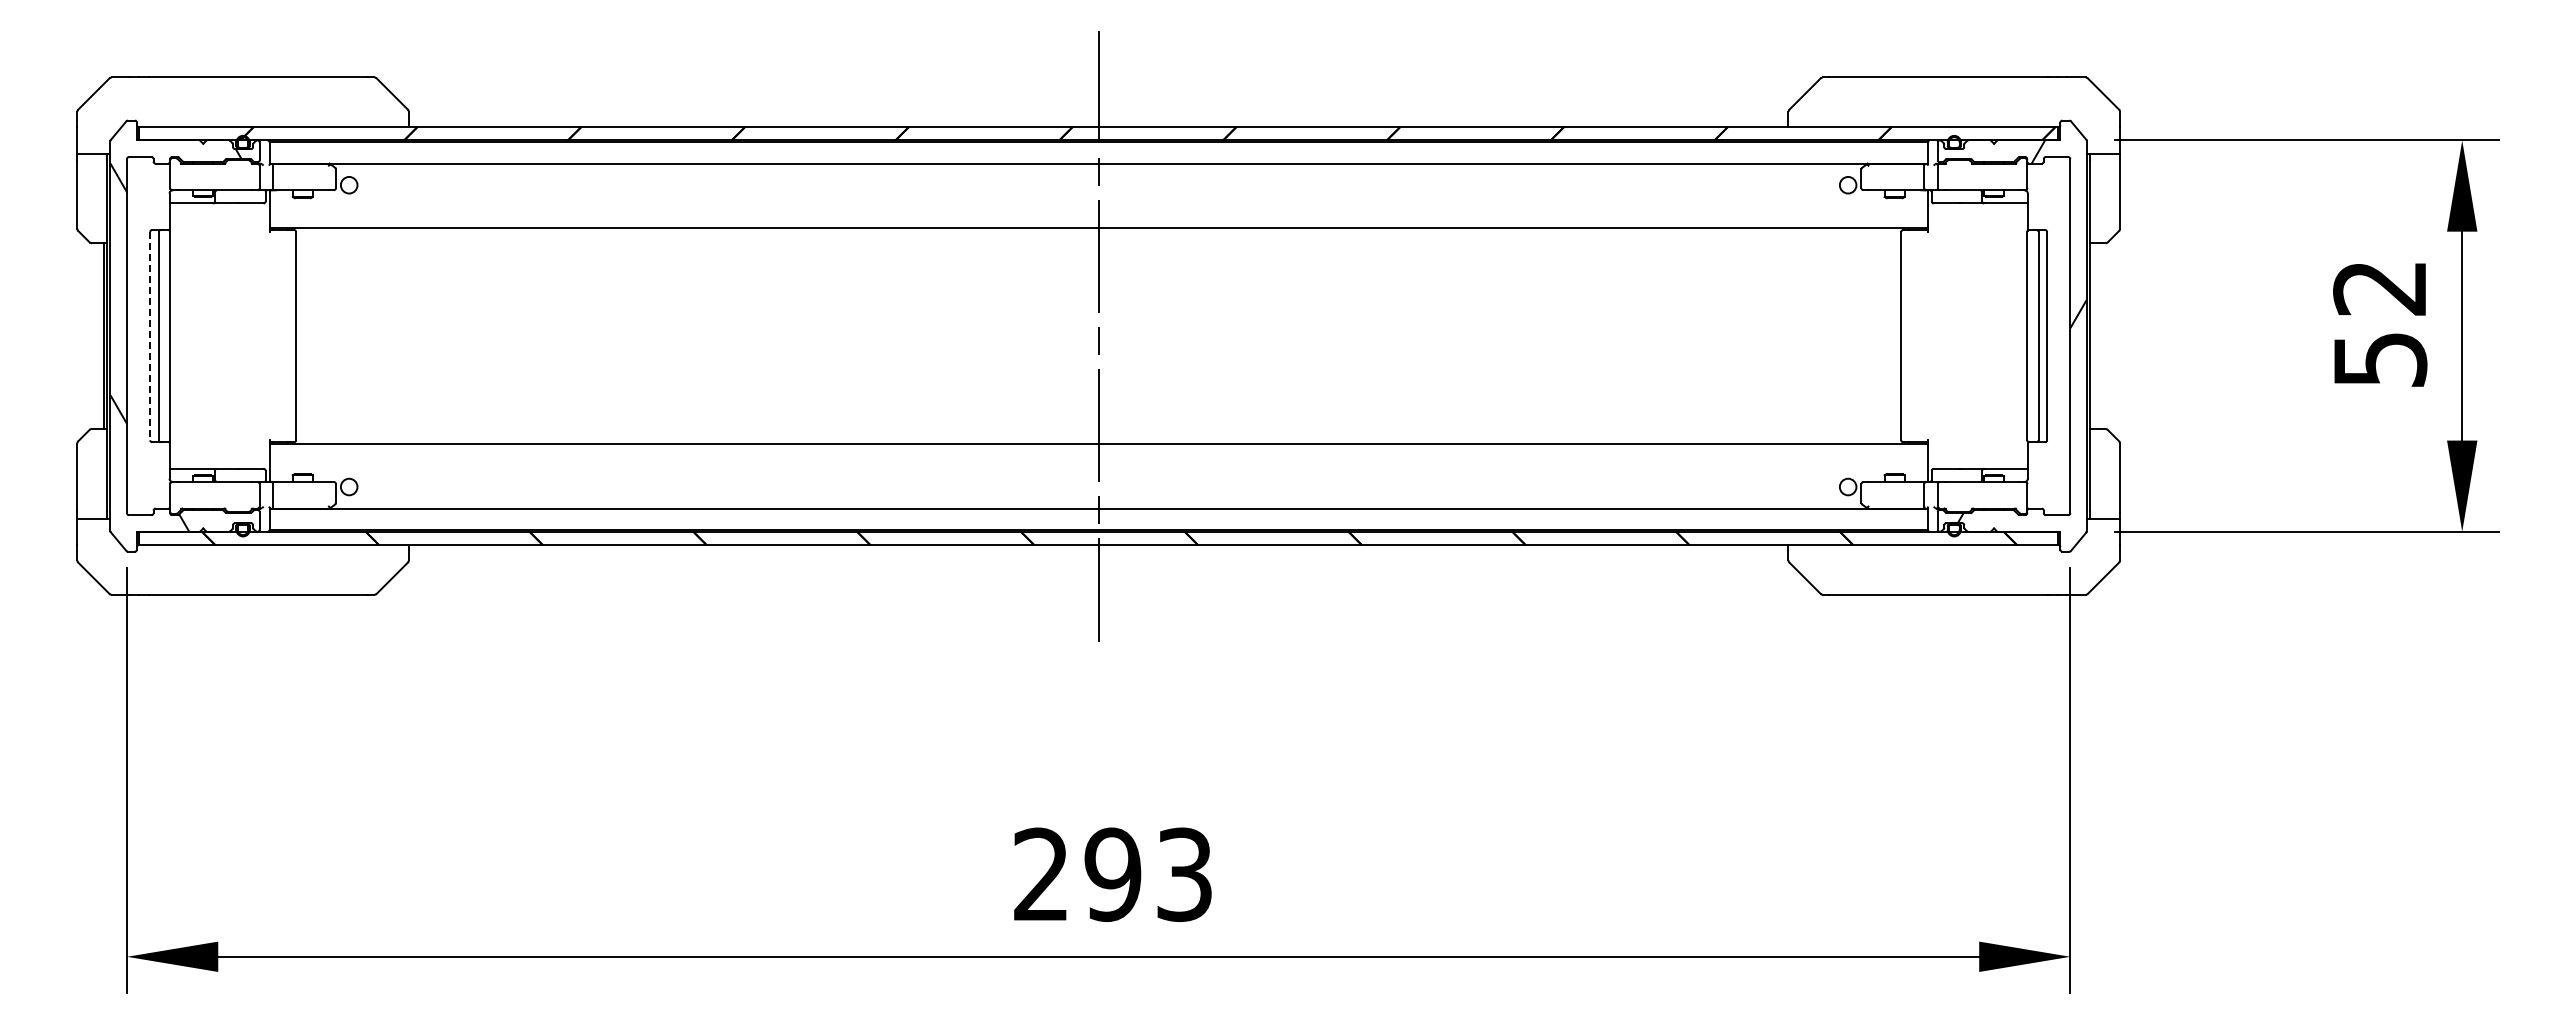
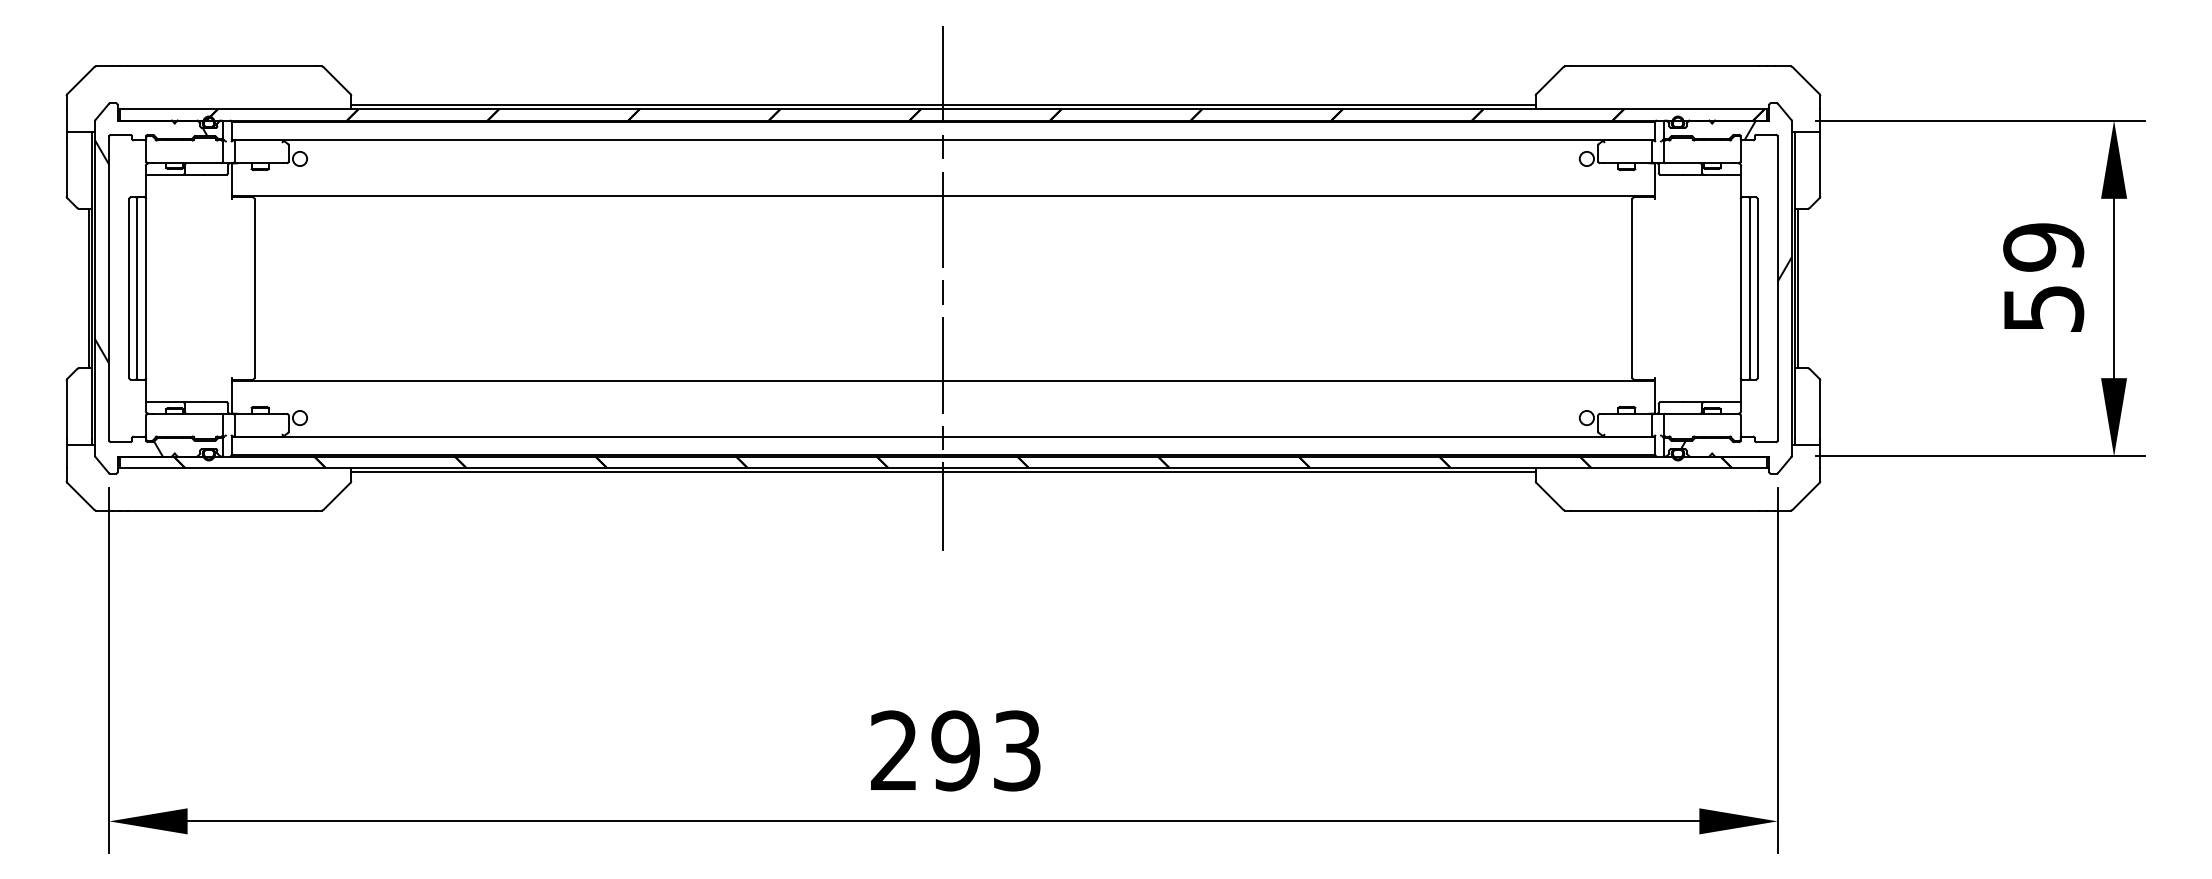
line: (1098, 121) -> (943, 104), added
text: (2380, 288) -> (2043, 247), 52 -> 59
line: (150, 336) -> (129, 288), dashed -> solid
line: (2093, 336) -> (1797, 288), added
line: (1098, 550) -> (943, 472), added

